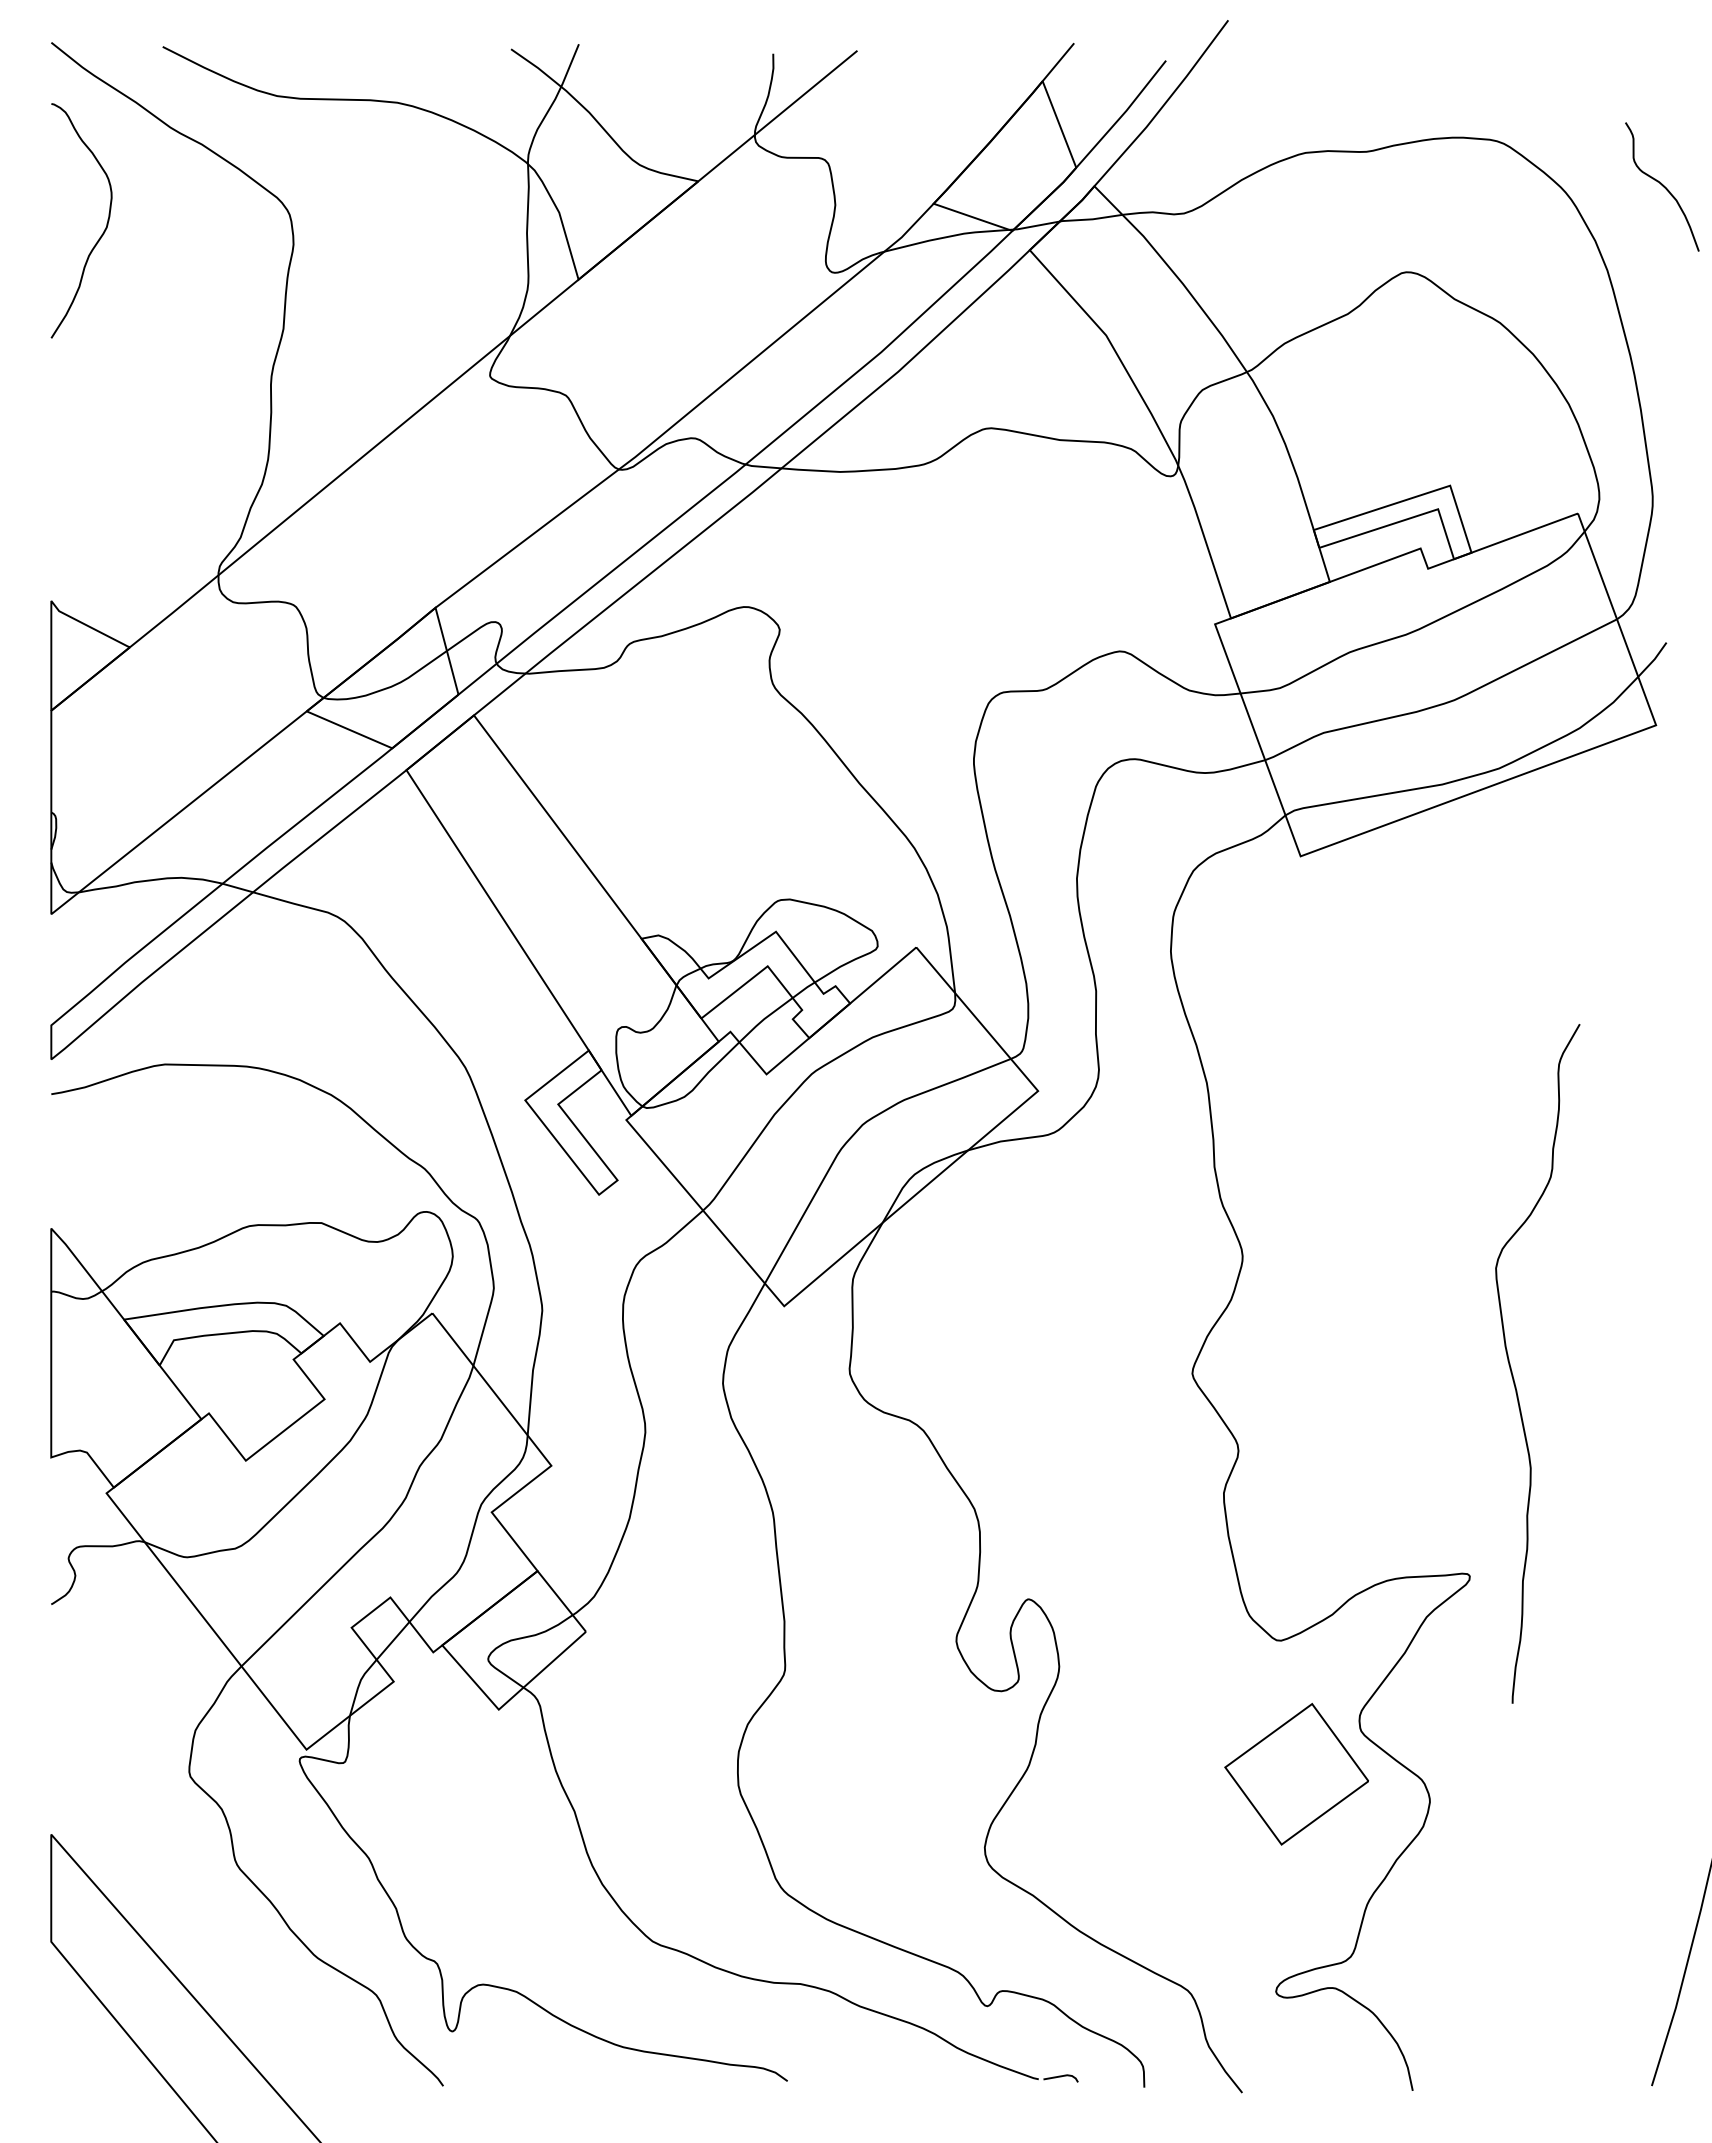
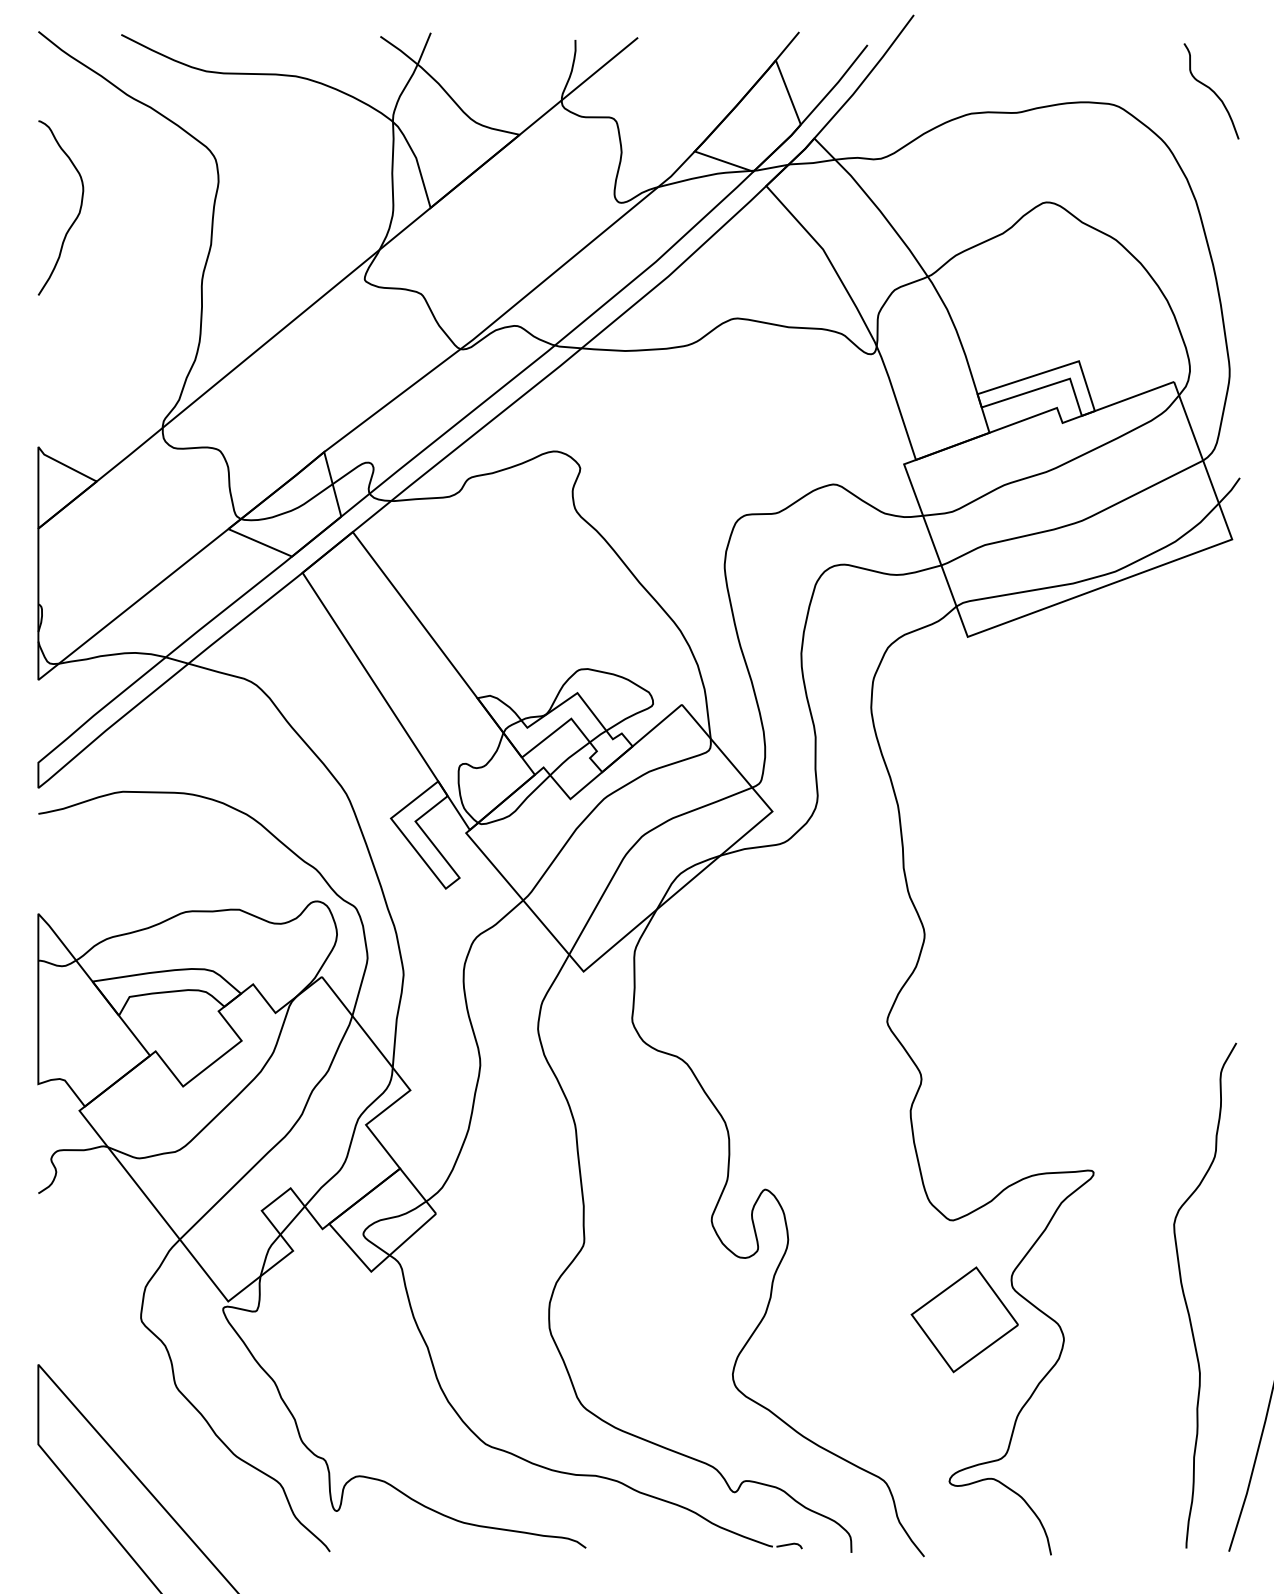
curve: (1662, 186) -> (1211, 91), moved
curve: (101, 234) -> (75, 218), moved
curve: (1512, 1371) -> (1186, 1301), moved

